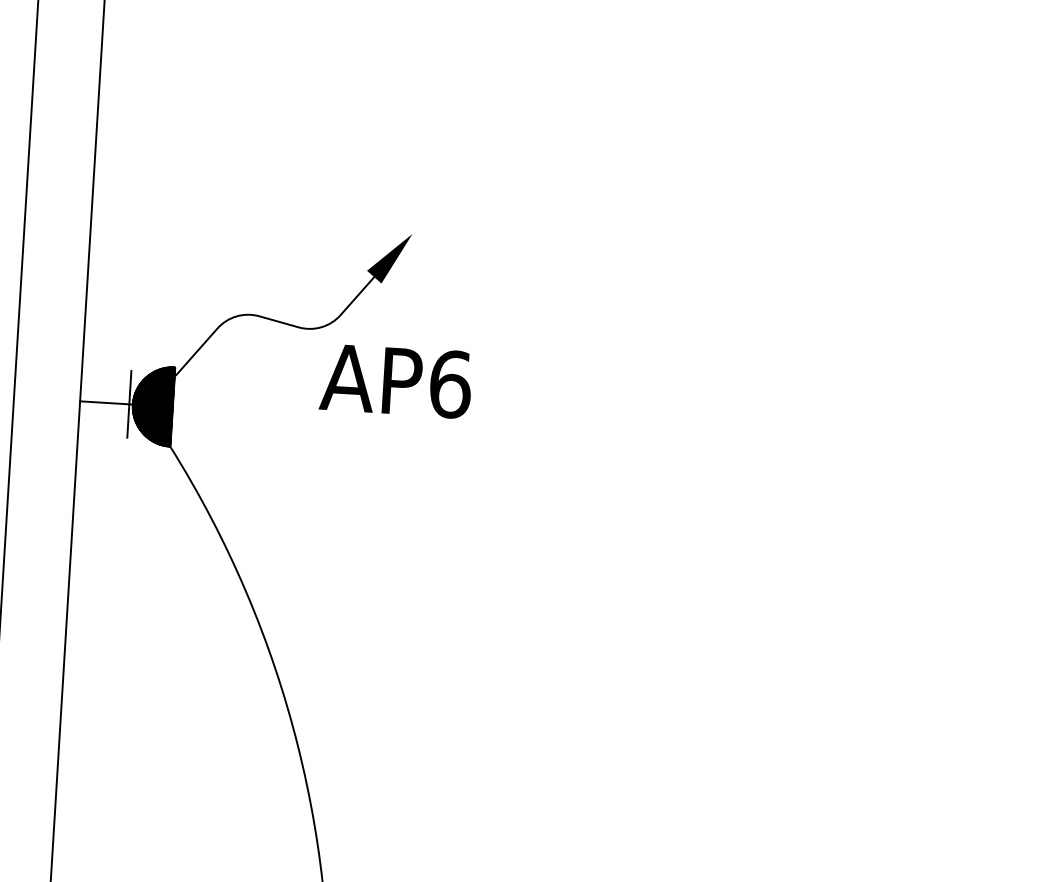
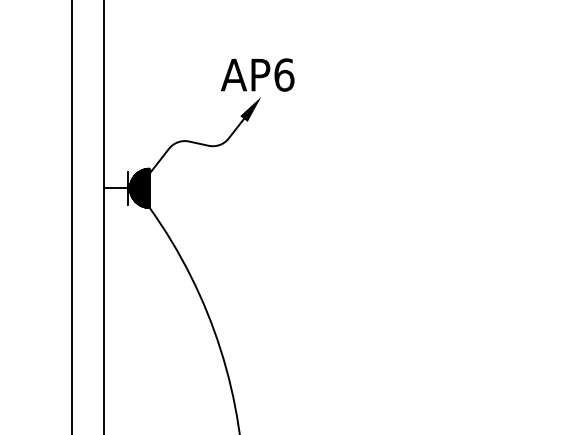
text: (395, 379) -> (257, 74), moved

